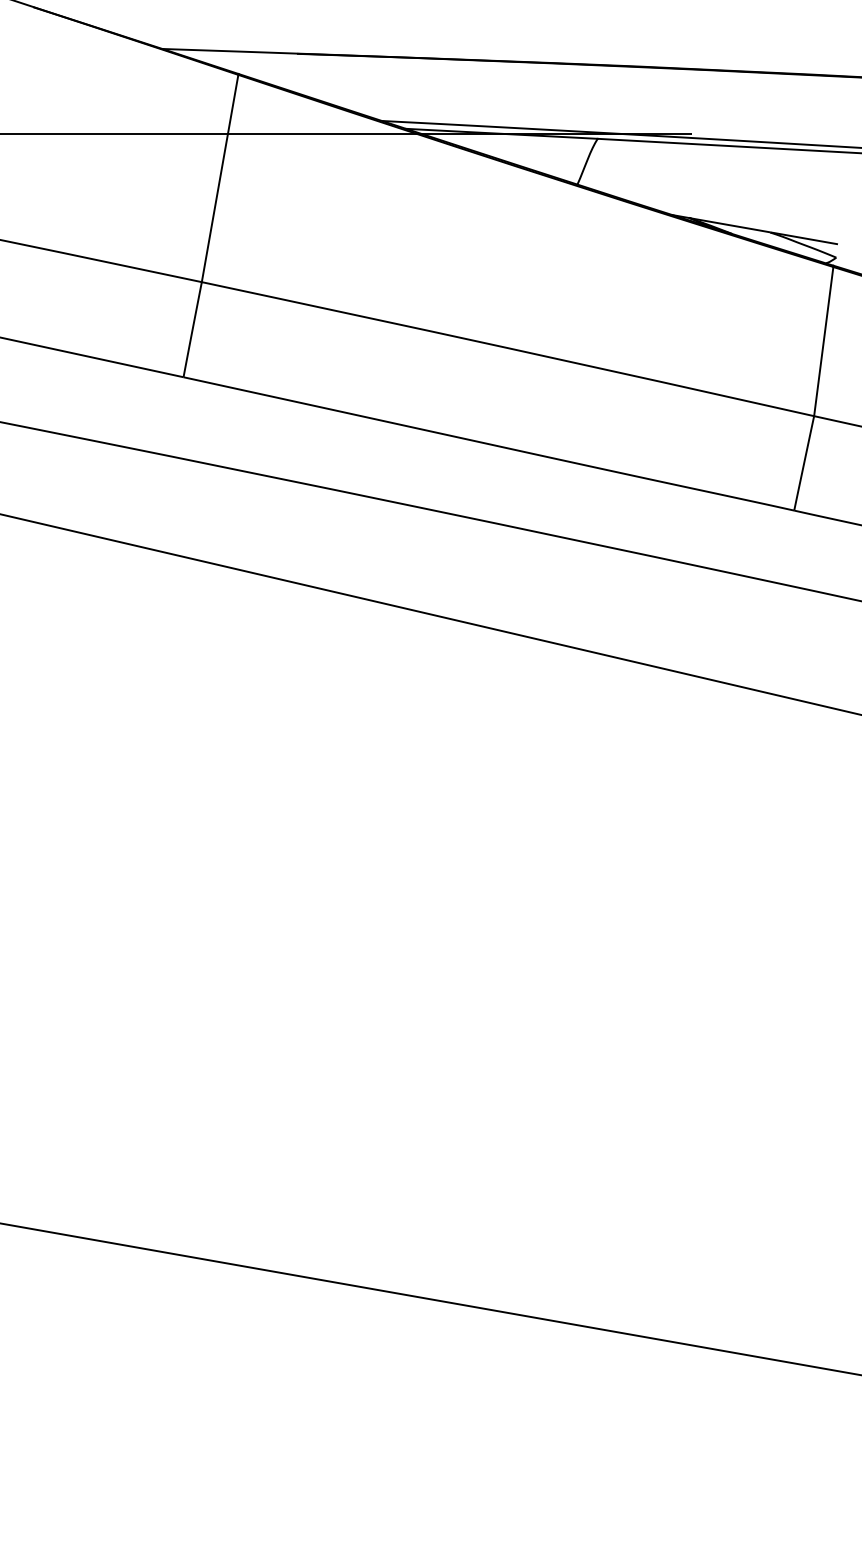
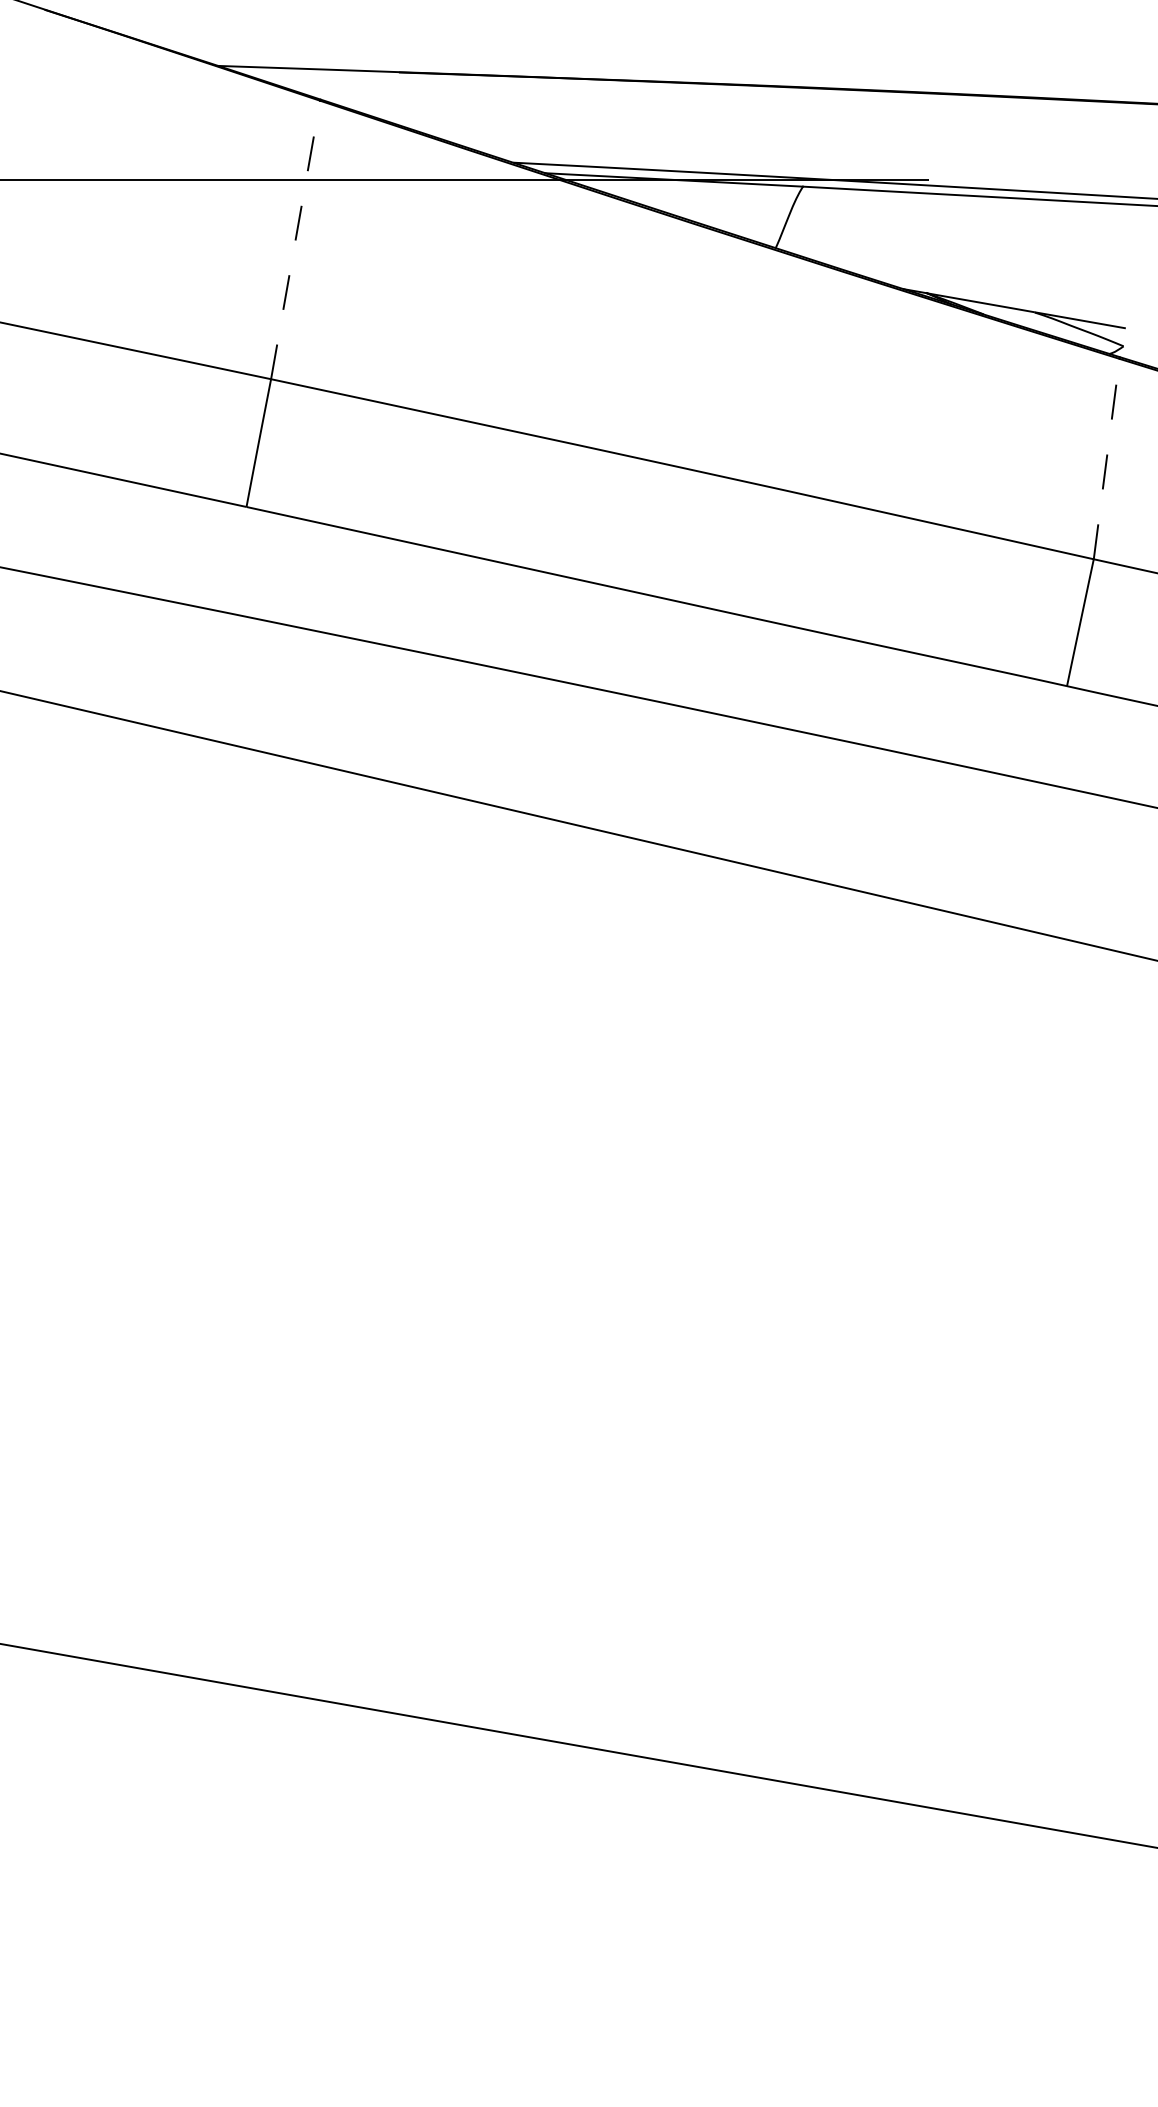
line: (220, 178) -> (296, 239), solid -> dashed
line: (823, 341) -> (1106, 458), solid -> dashed

